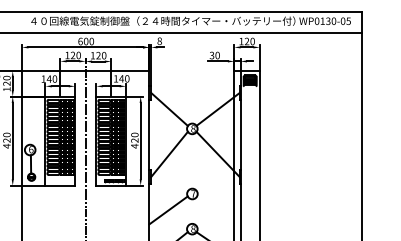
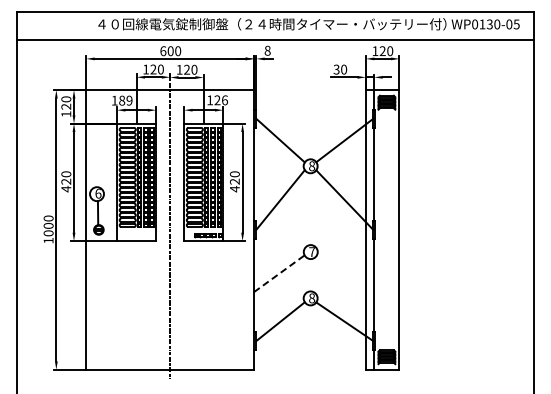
text: (51, 78) -> (125, 100), 140 -> 189
text: (123, 78) -> (220, 100), 140 -> 126
line: (168, 210) -> (279, 273), solid -> dashed

